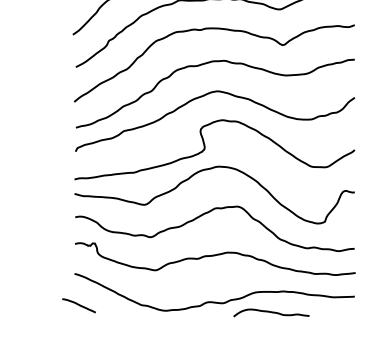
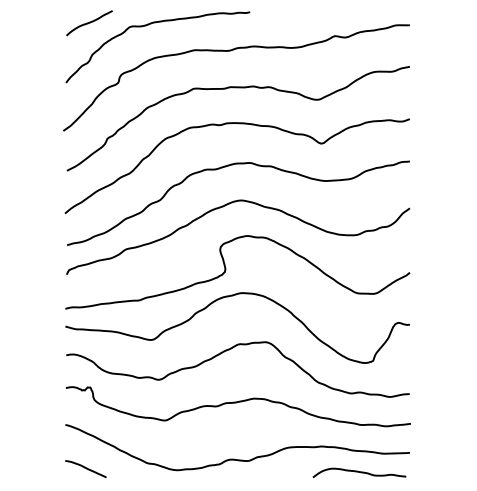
curve: (78, 305) -> (85, 468), moved
curve: (271, 312) -> (359, 472), moved

